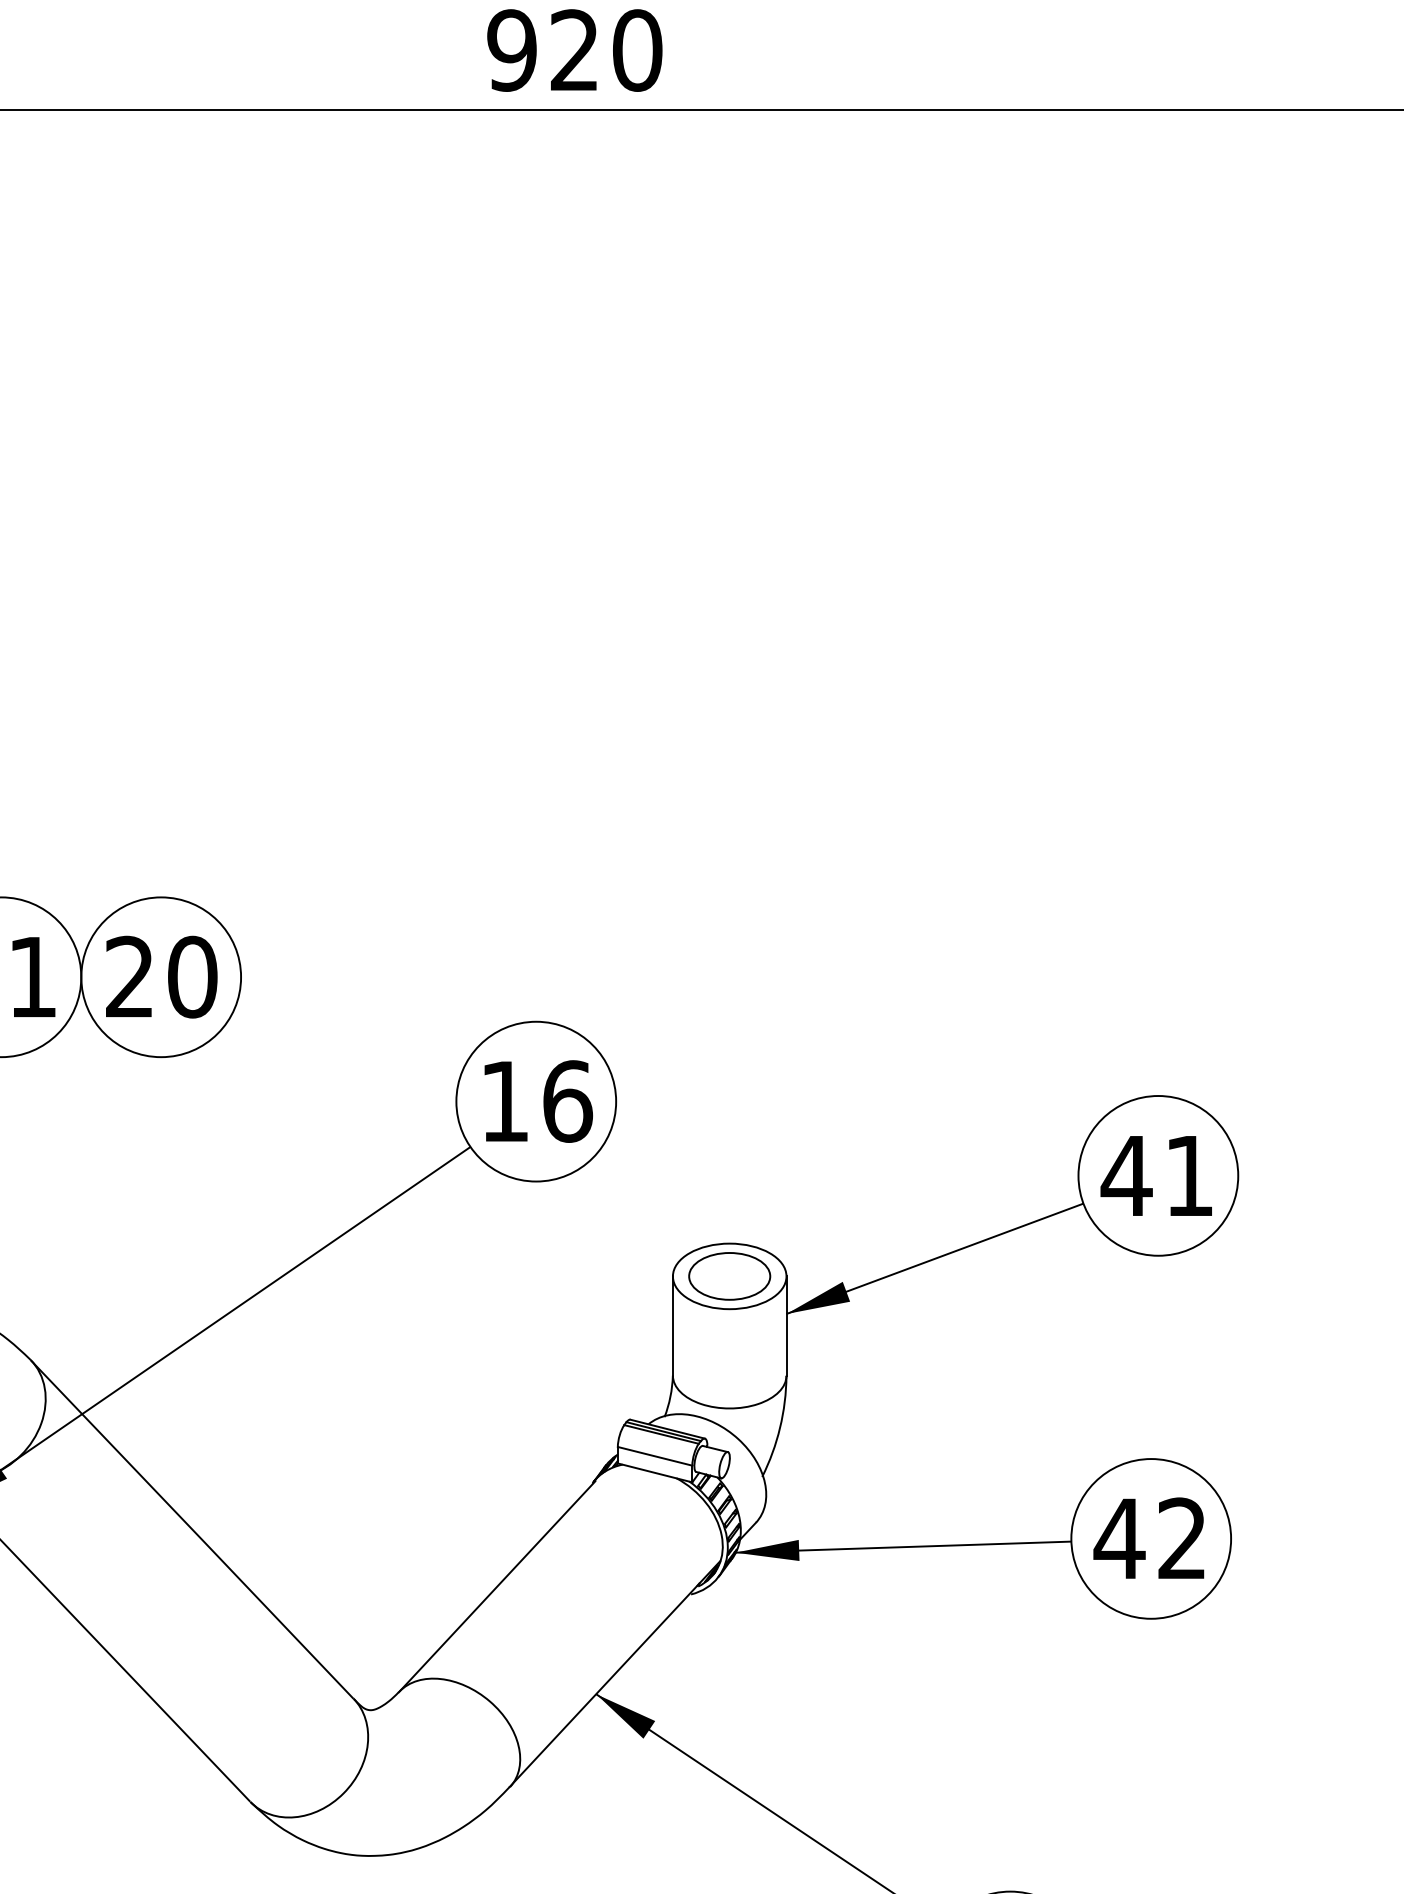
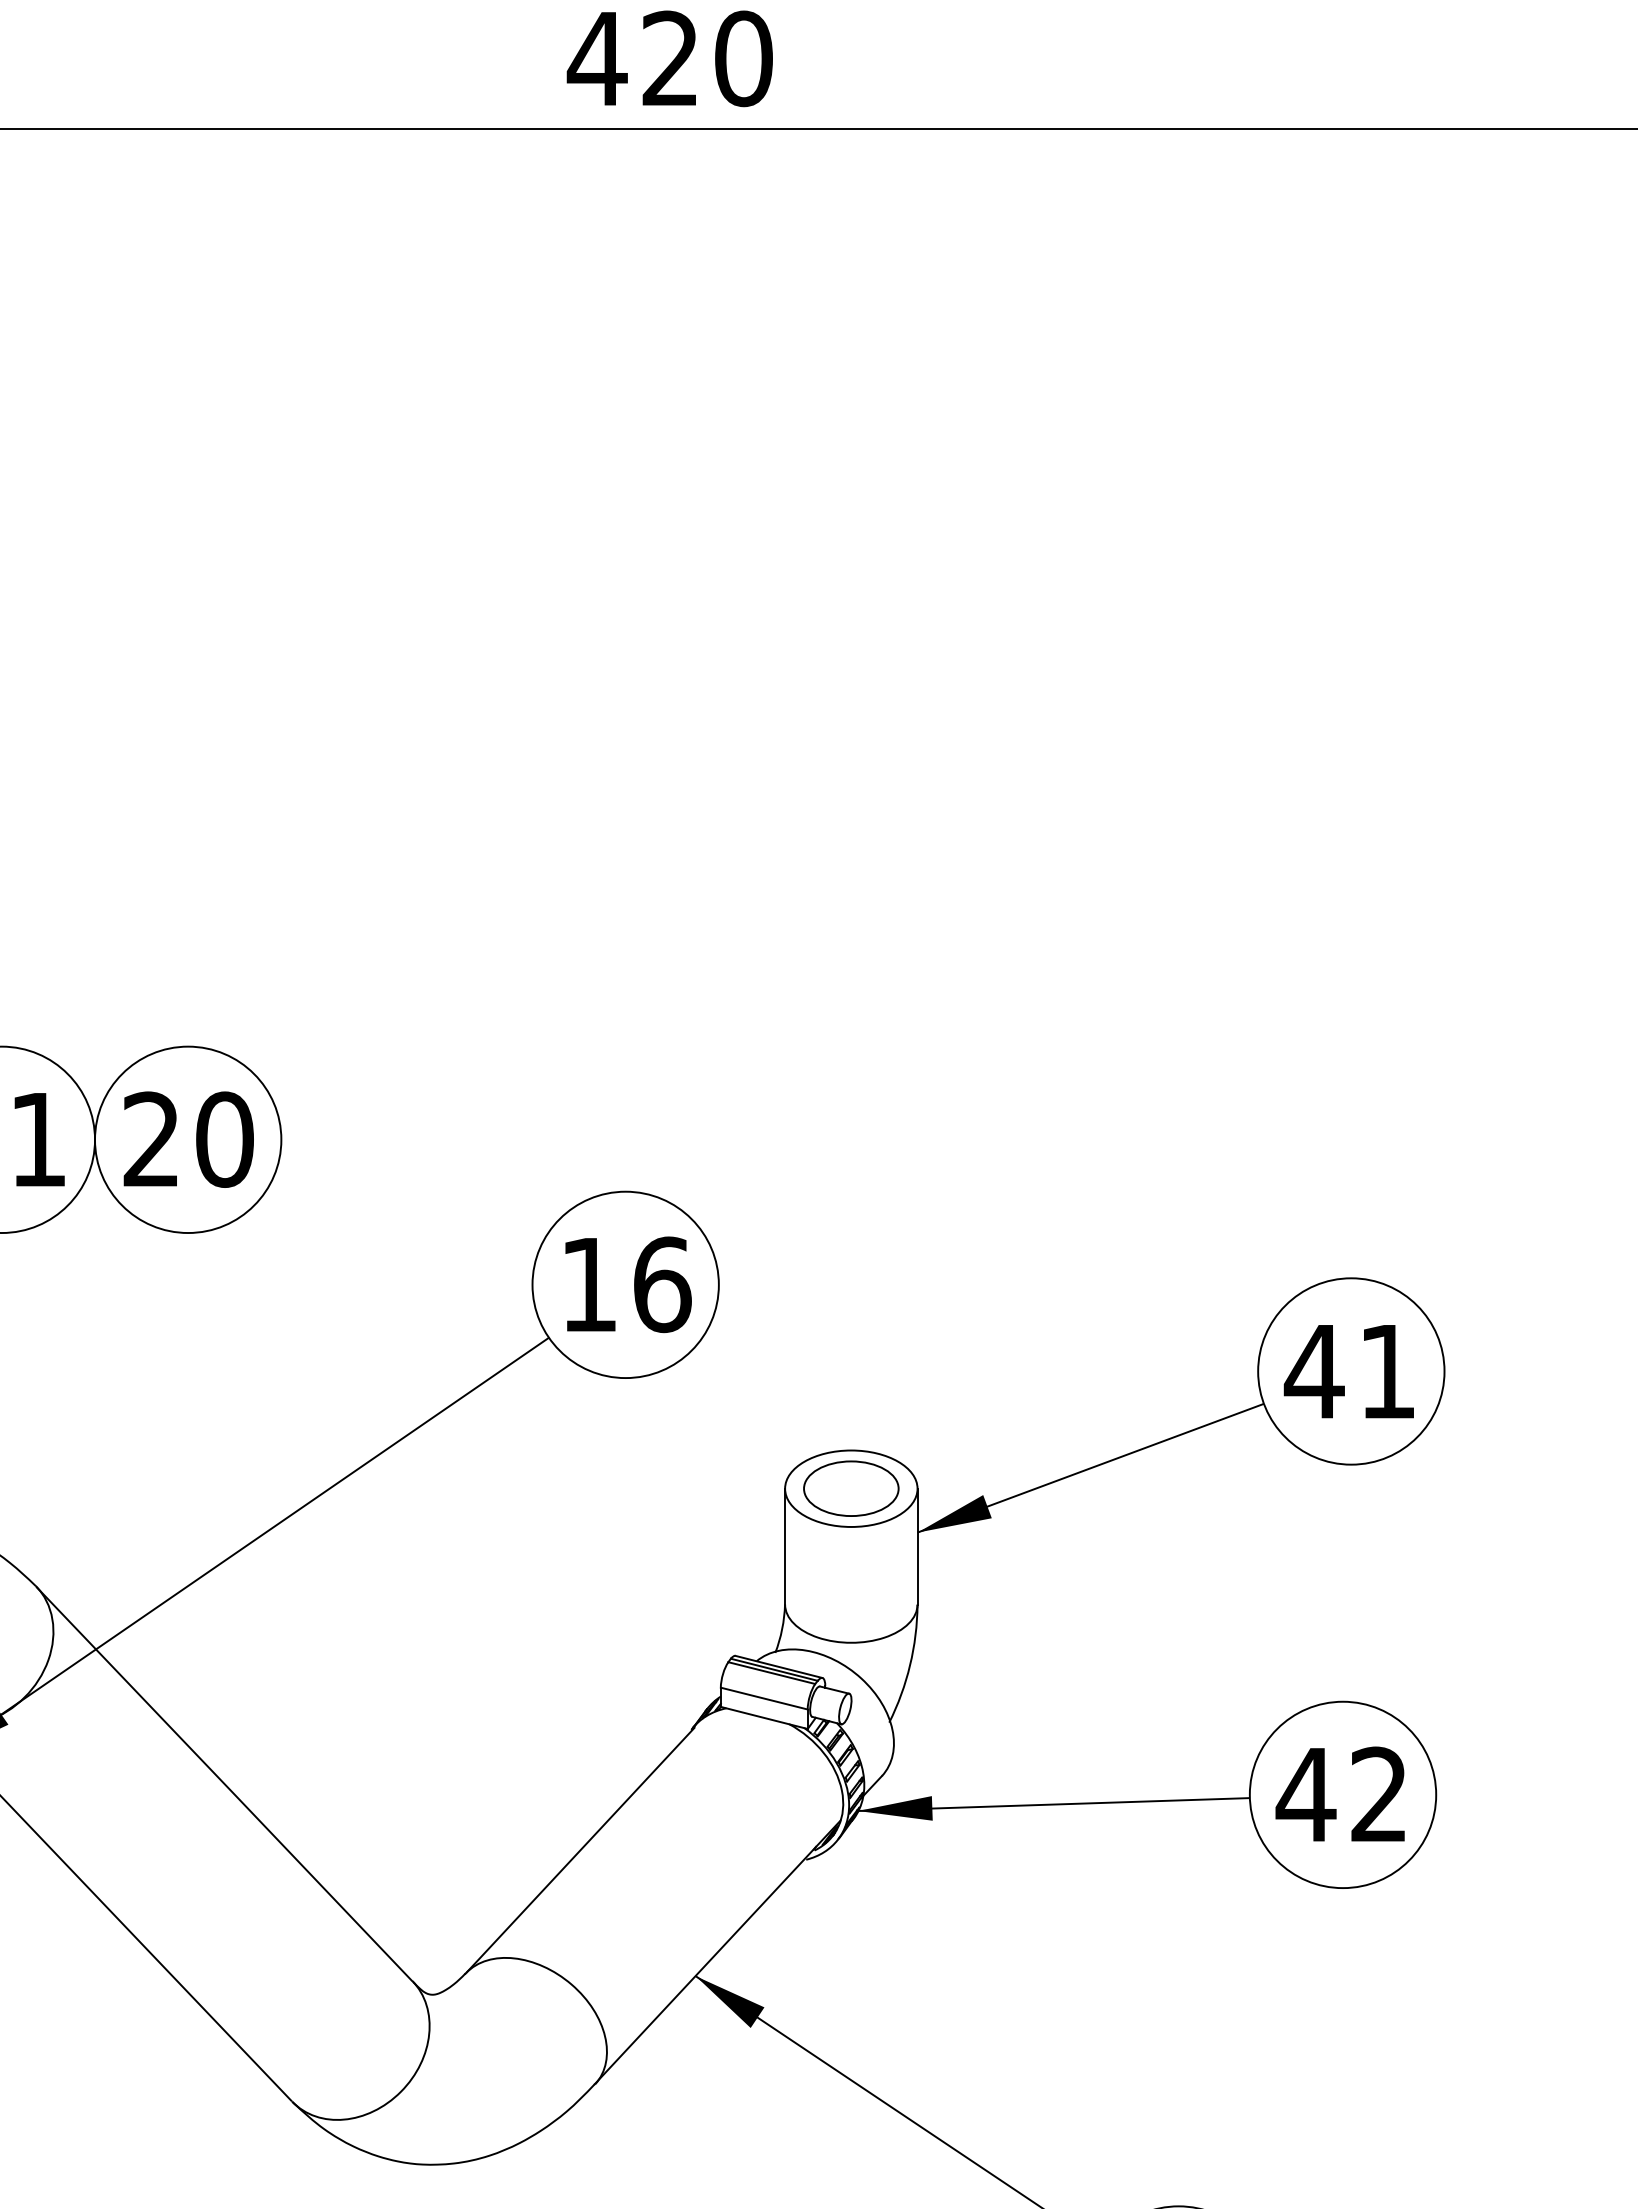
text: (511, 50) -> (596, 58), 920 -> 420

